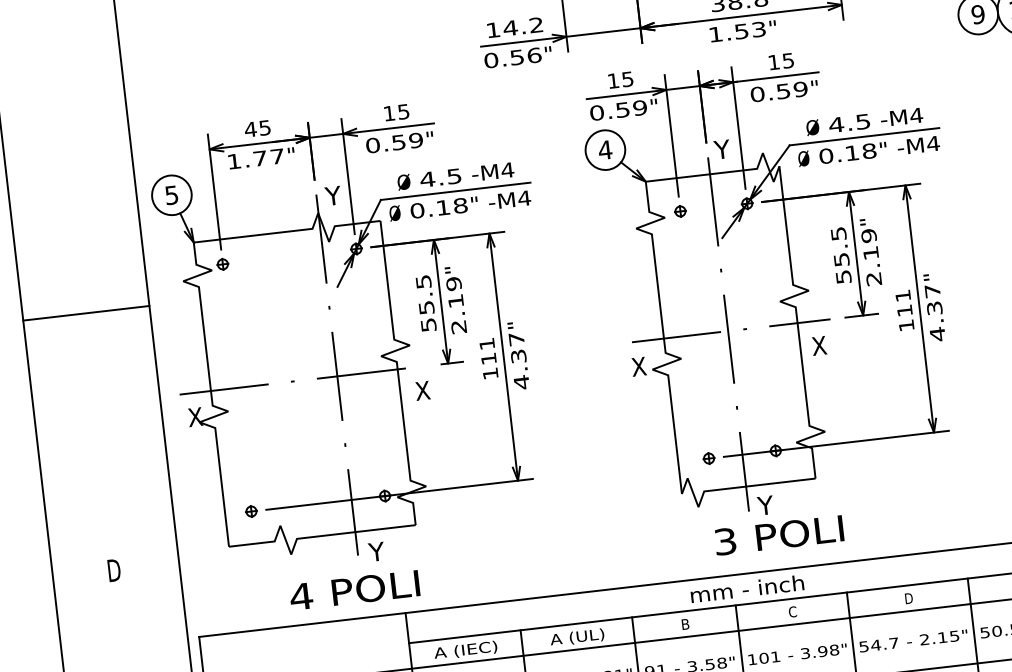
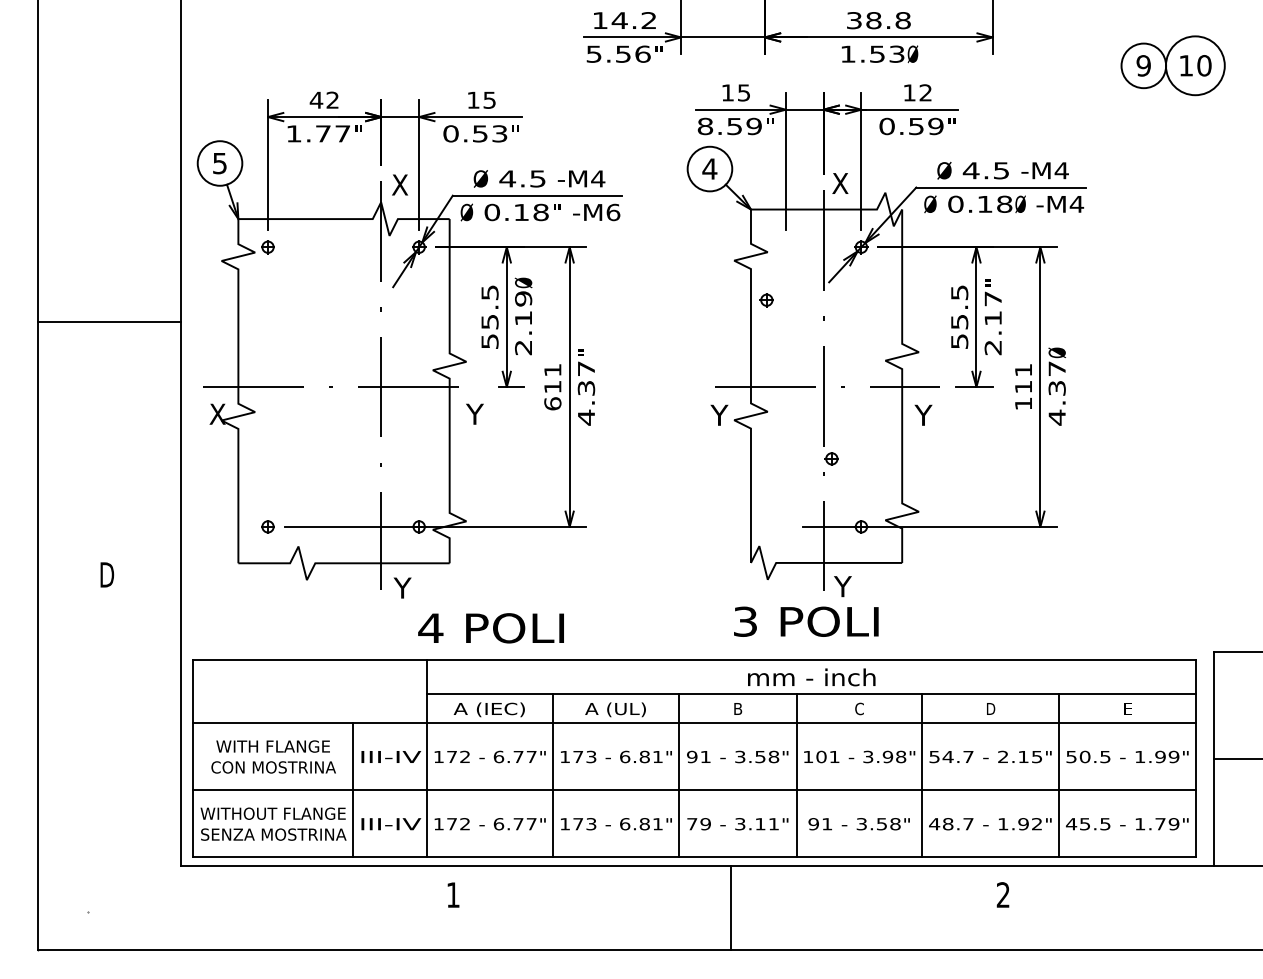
text: (772, 28) -> (912, 54), " -> Ø
text: (490, 59) -> (593, 53), 0.56 -> 5.56
text: (788, 60) -> (925, 92), 15 -> 12
text: (597, 112) -> (705, 126), 0.59 -> 8.59
text: (264, 127) -> (332, 99), 45 -> 42
text: (415, 140) -> (499, 133), 0.59 -> 0.53
text: (722, 149) -> (840, 183), Y -> X
text: (883, 149) -> (1020, 204), " -> Ø
text: (332, 195) -> (399, 184), Y -> X
text: (524, 198) -> (613, 212), -M4 -> -M6
part: (680, 211) -> (766, 300), moved
text: (868, 235) -> (992, 298), 2.19 -> 2.17
text: (452, 269) -> (523, 282), " -> Ø
text: (931, 276) -> (1057, 352), " -> Ø
line: (85, 313) -> (108, 322), moved
text: (819, 345) -> (923, 414), X -> Y
text: (638, 366) -> (719, 414), X -> Y
text: (490, 373) -> (552, 403), 111 -> 611
text: (422, 390) -> (474, 413), X -> Y
part: (708, 458) -> (831, 458), moved
text: (779, 535) -> (806, 621), moved
text: (354, 590) -> (490, 628), moved

